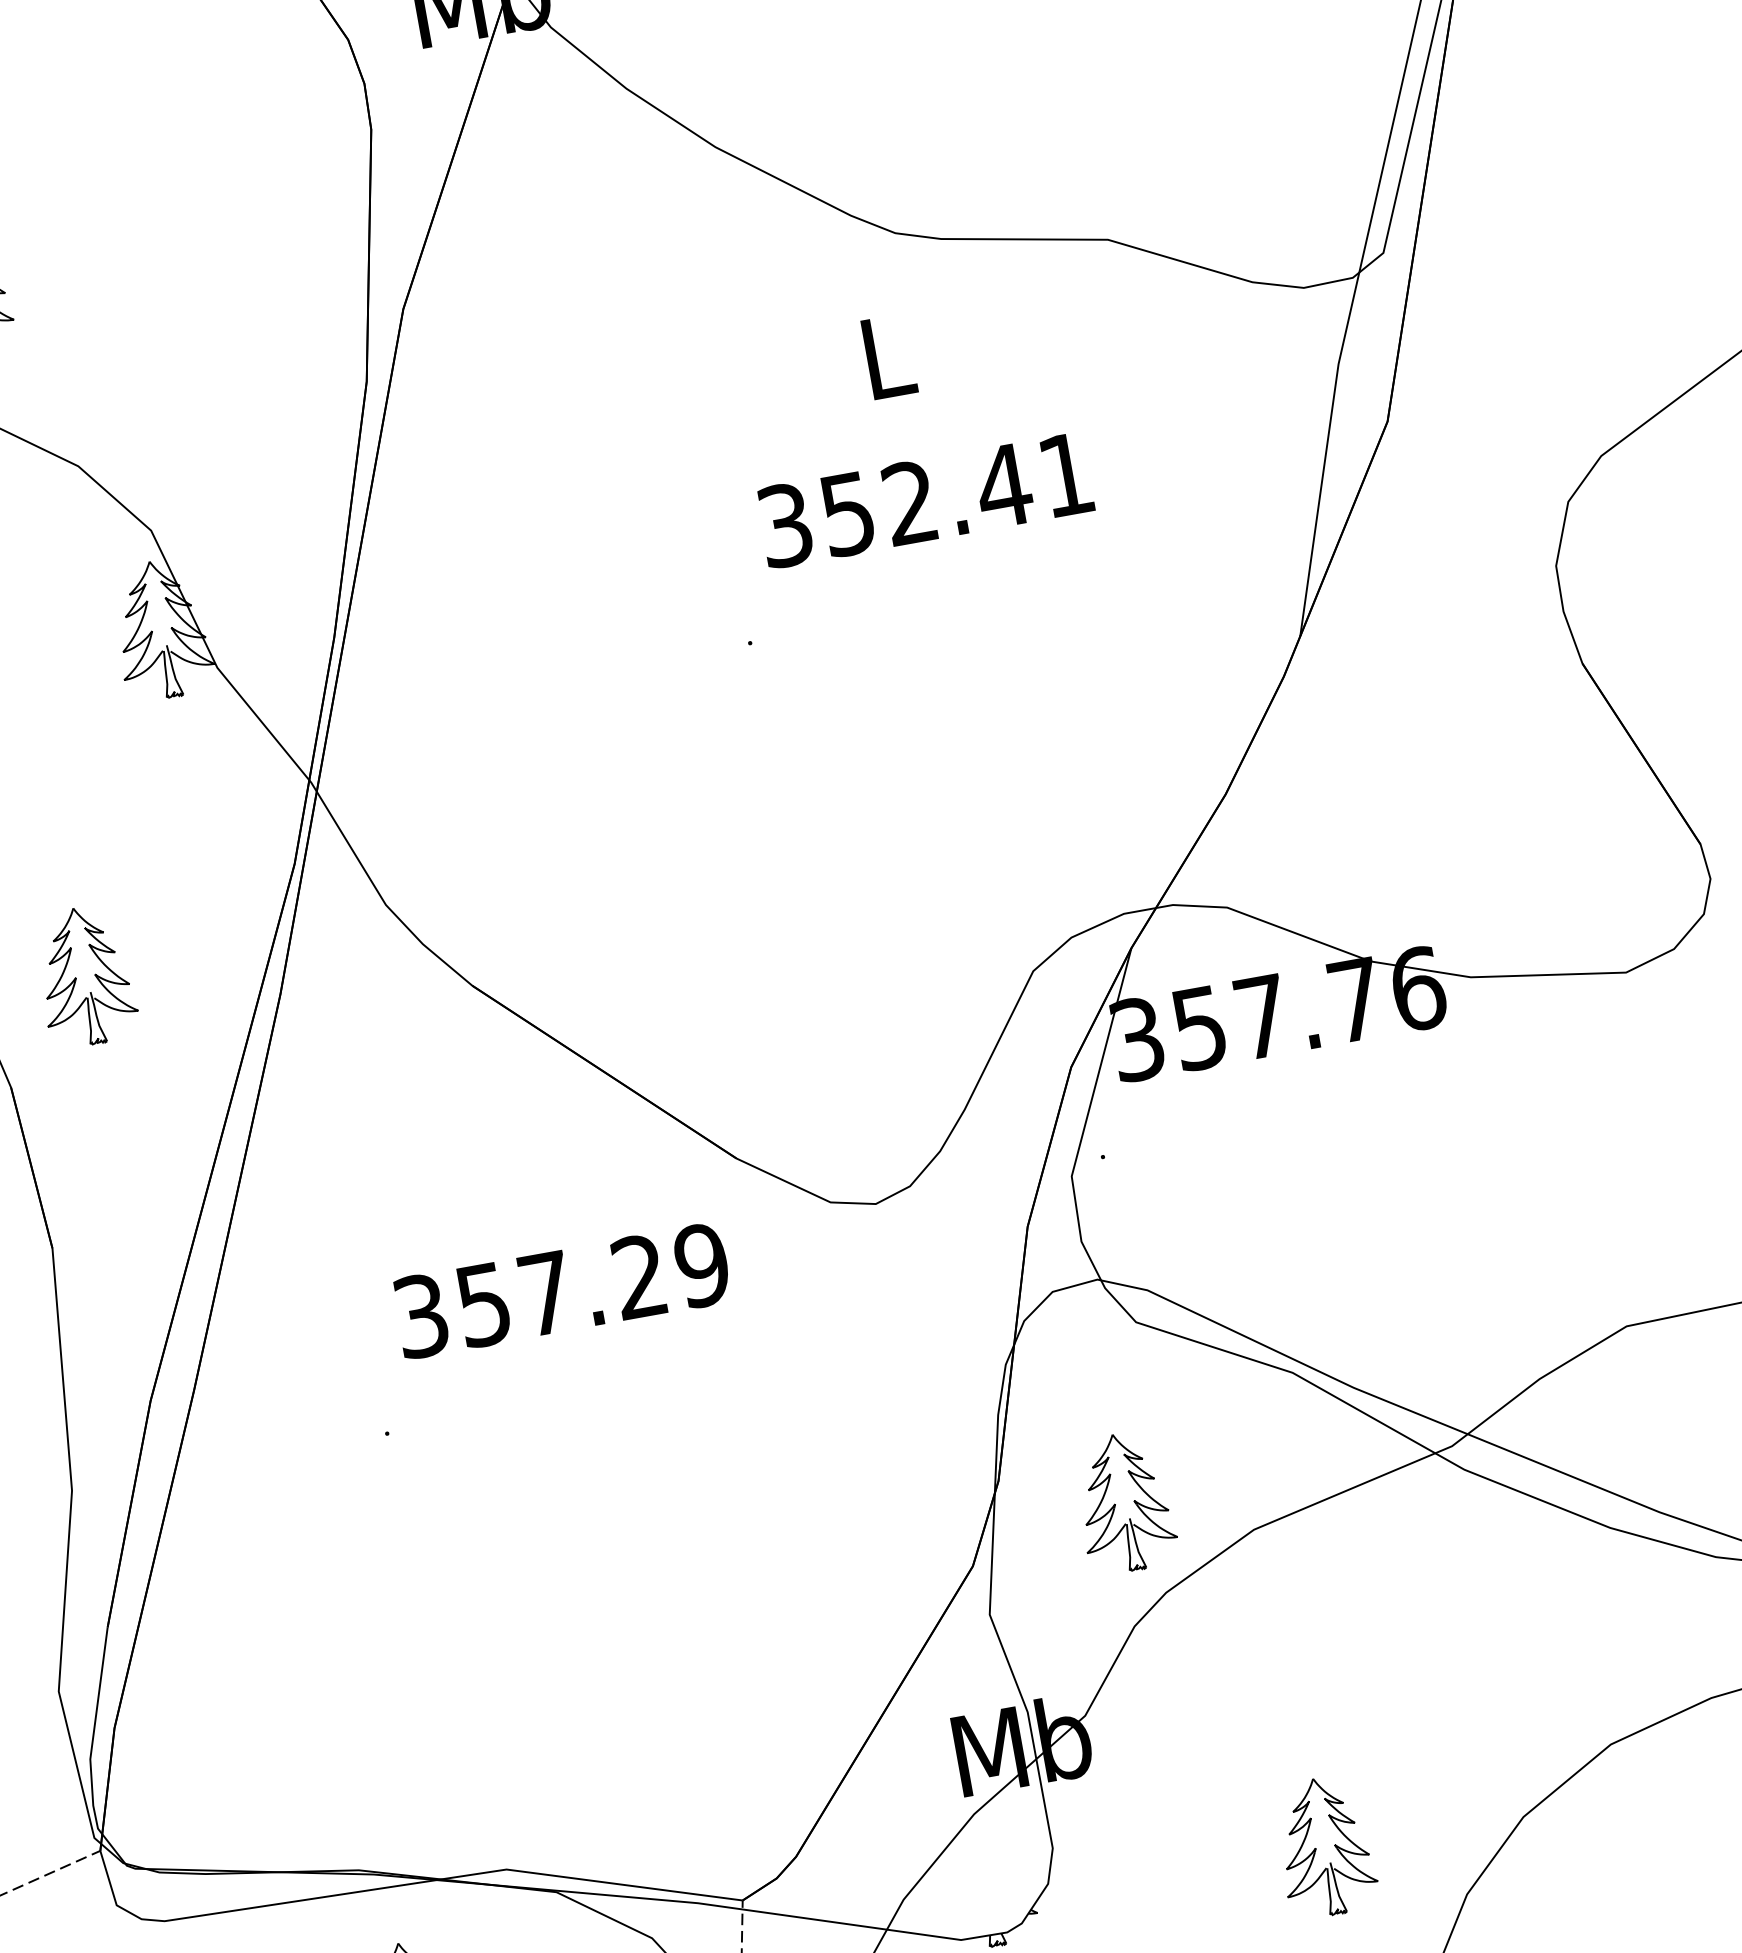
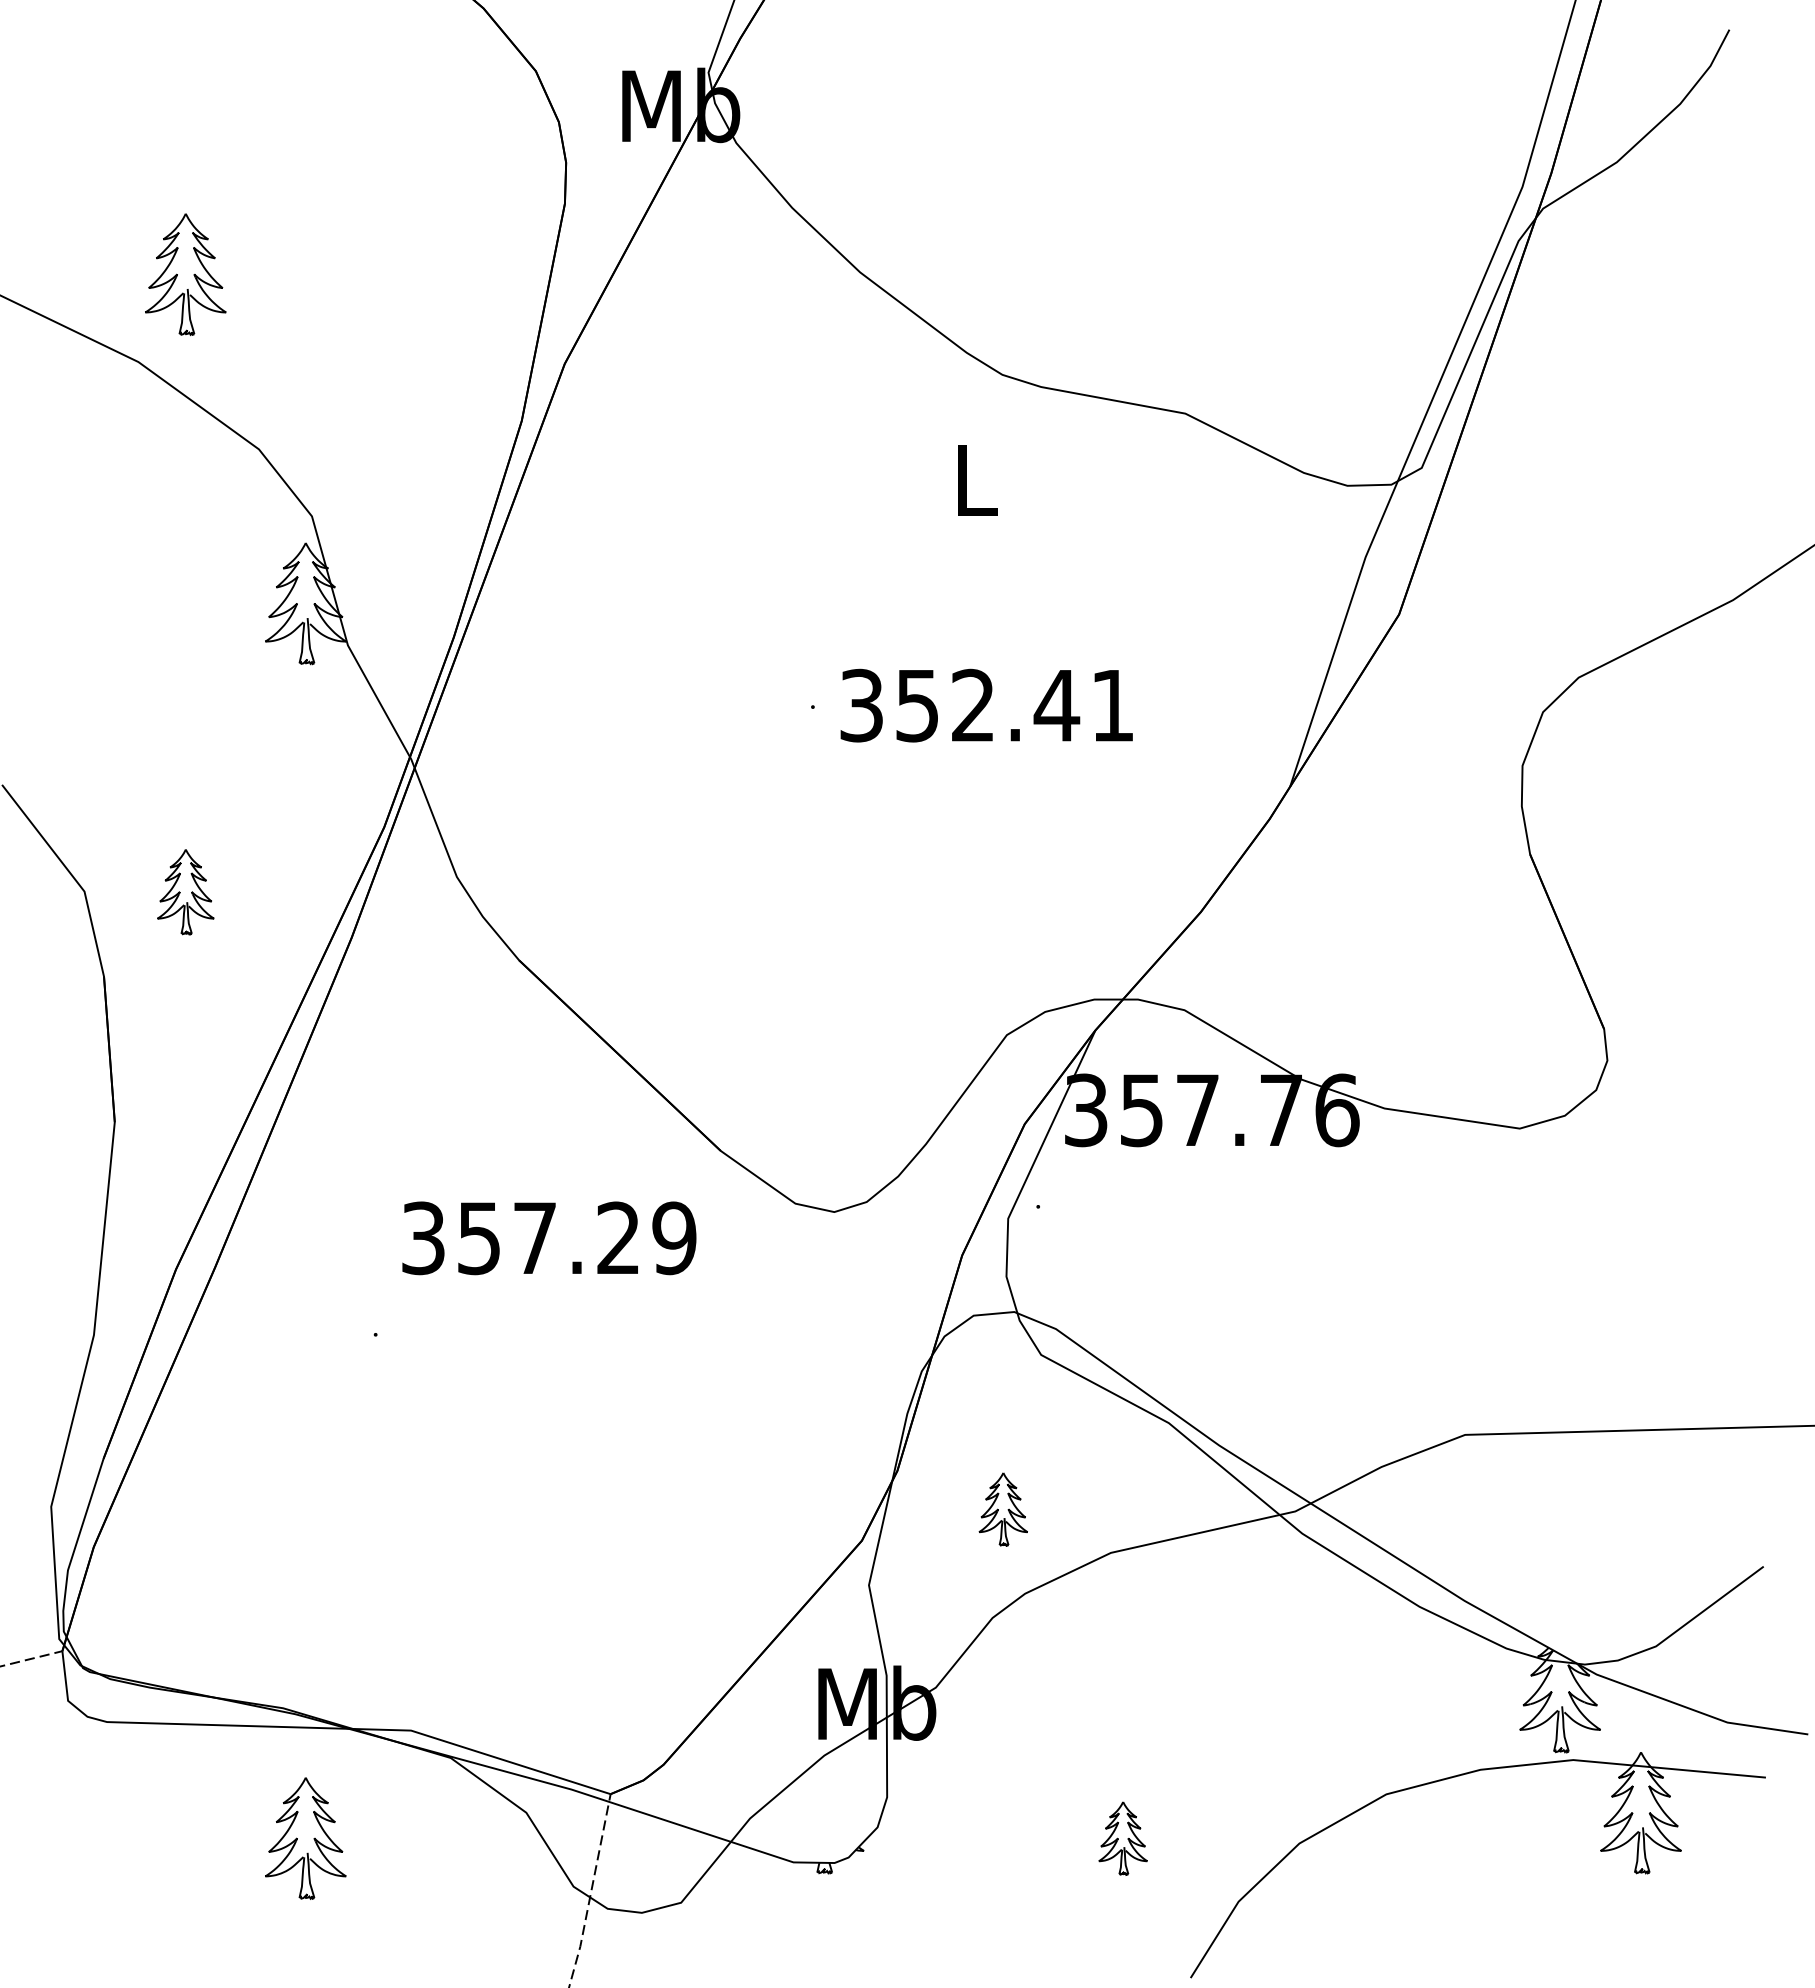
text: (924, 500) -> (986, 705), moved
part: (85, 977) -> (185, 892), size x0.7
part: (1125, 1502) -> (1003, 1509), size x0.6
part: (1324, 1847) -> (1122, 1838), size x0.6

